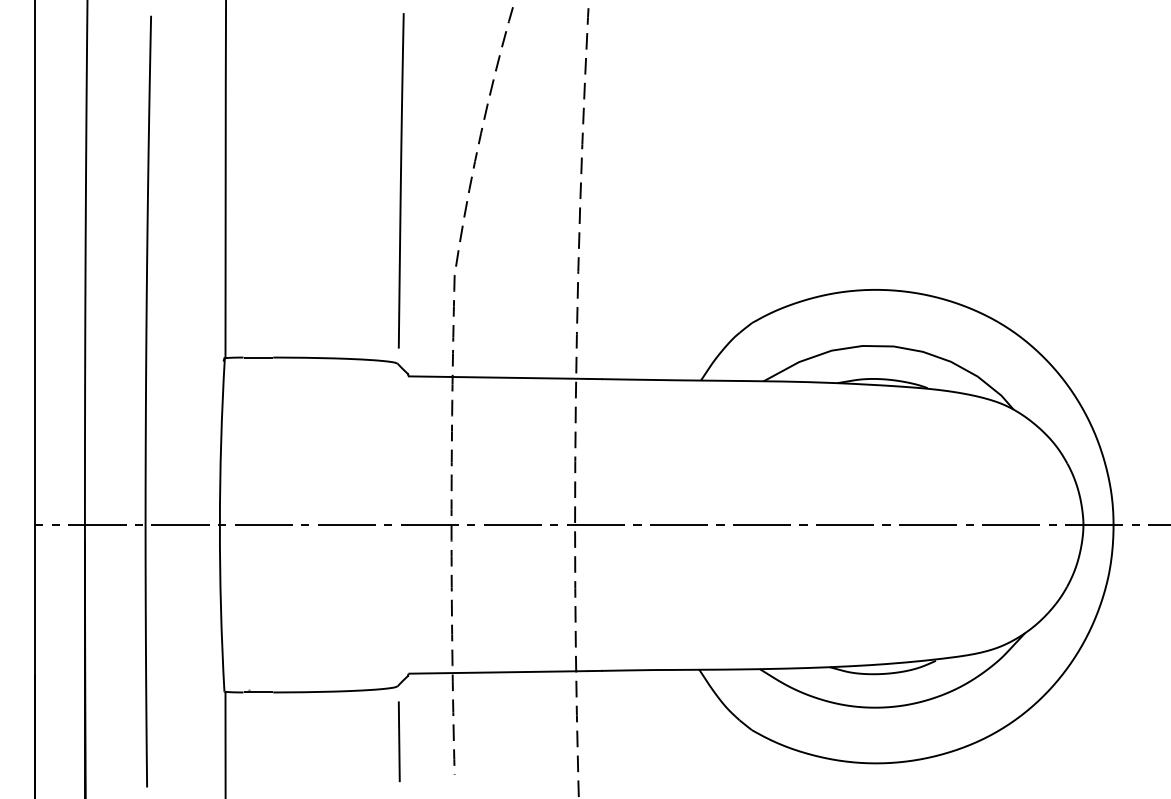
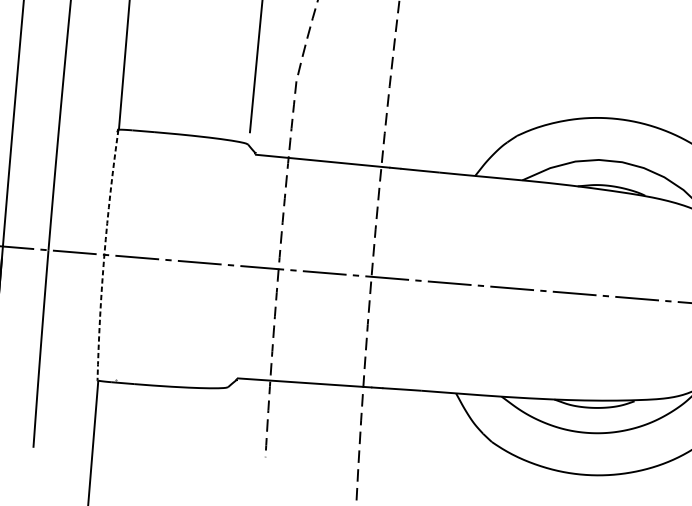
arc: (219, 524) -> (104, 254), solid -> dashed
line: (398, 741) -> (225, 428), removed

